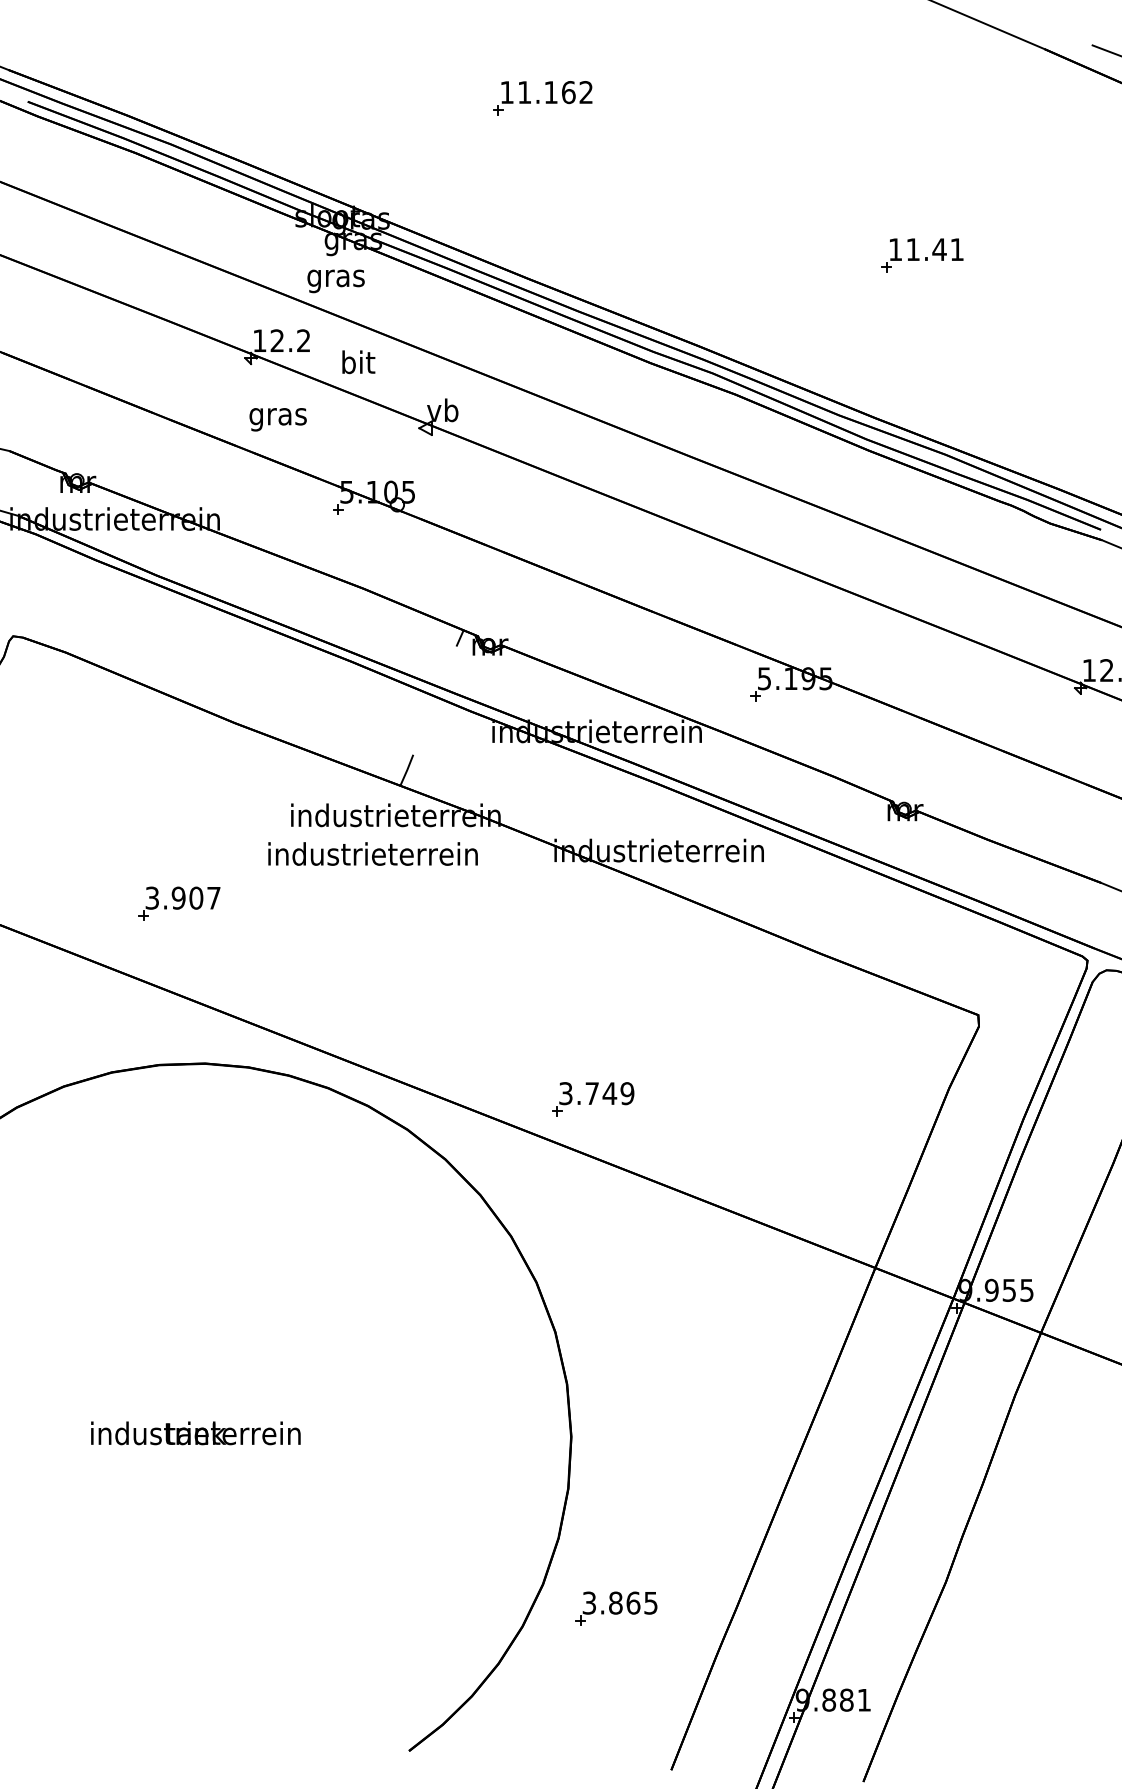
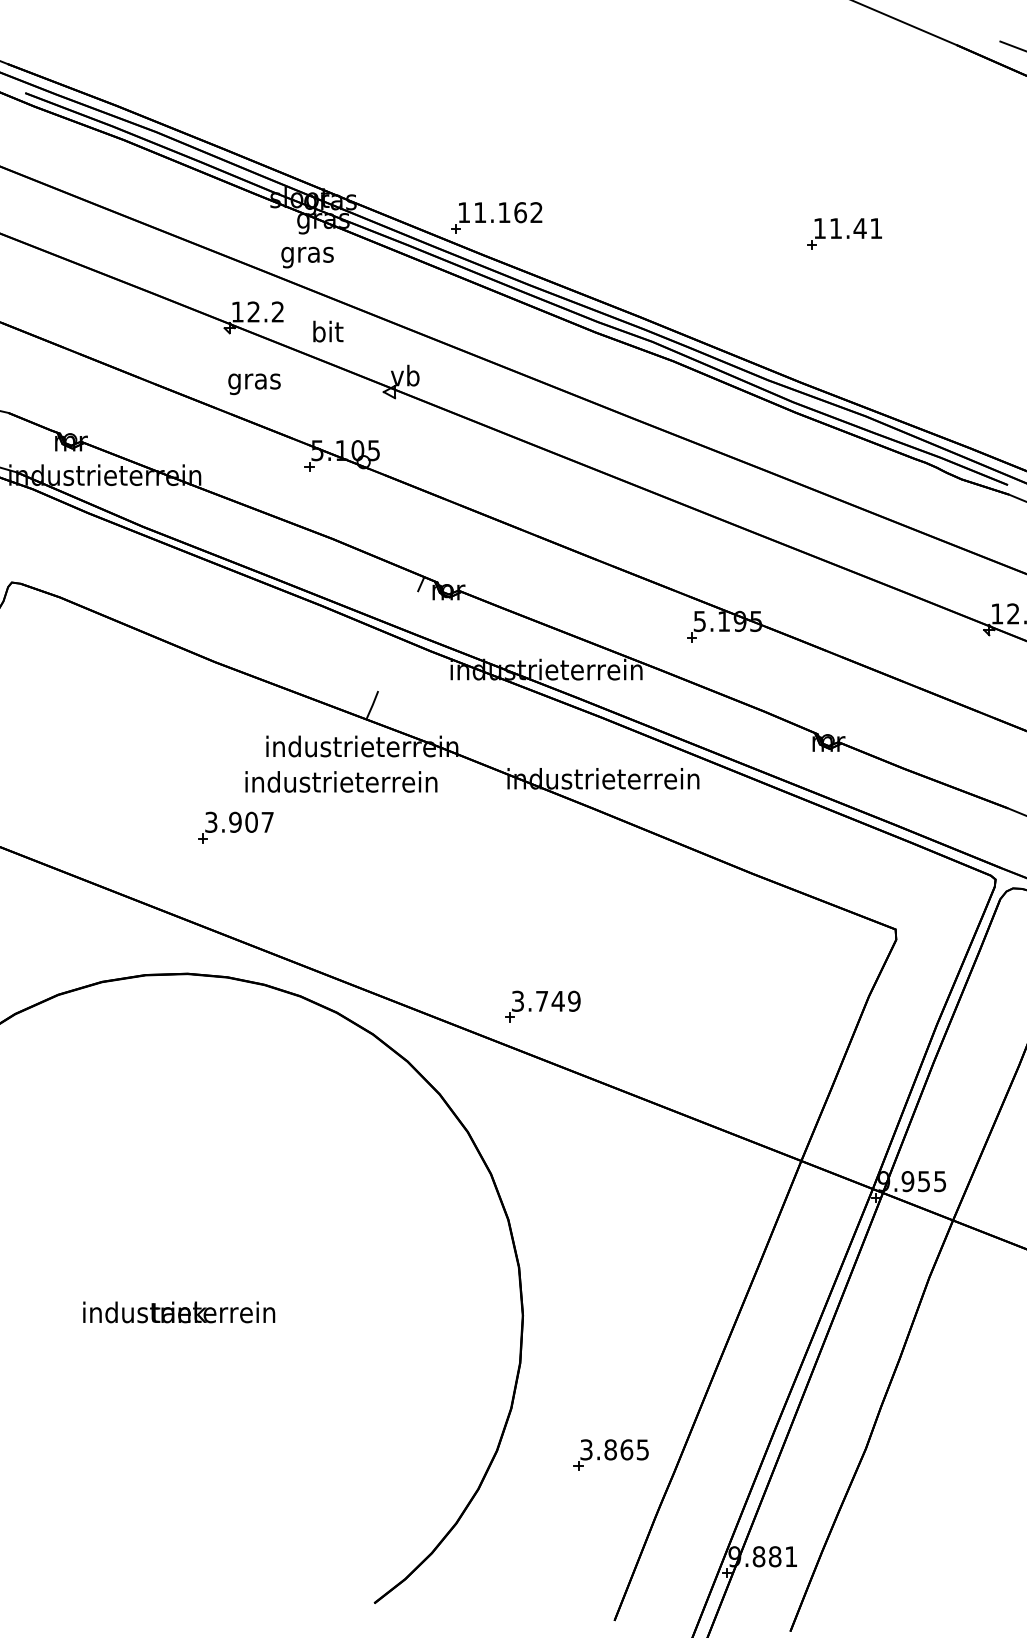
part: (542, 97) -> (496, 217), moved
part: (178, 903) -> (235, 827), moved
part: (615, 1608) -> (610, 1454), moved

